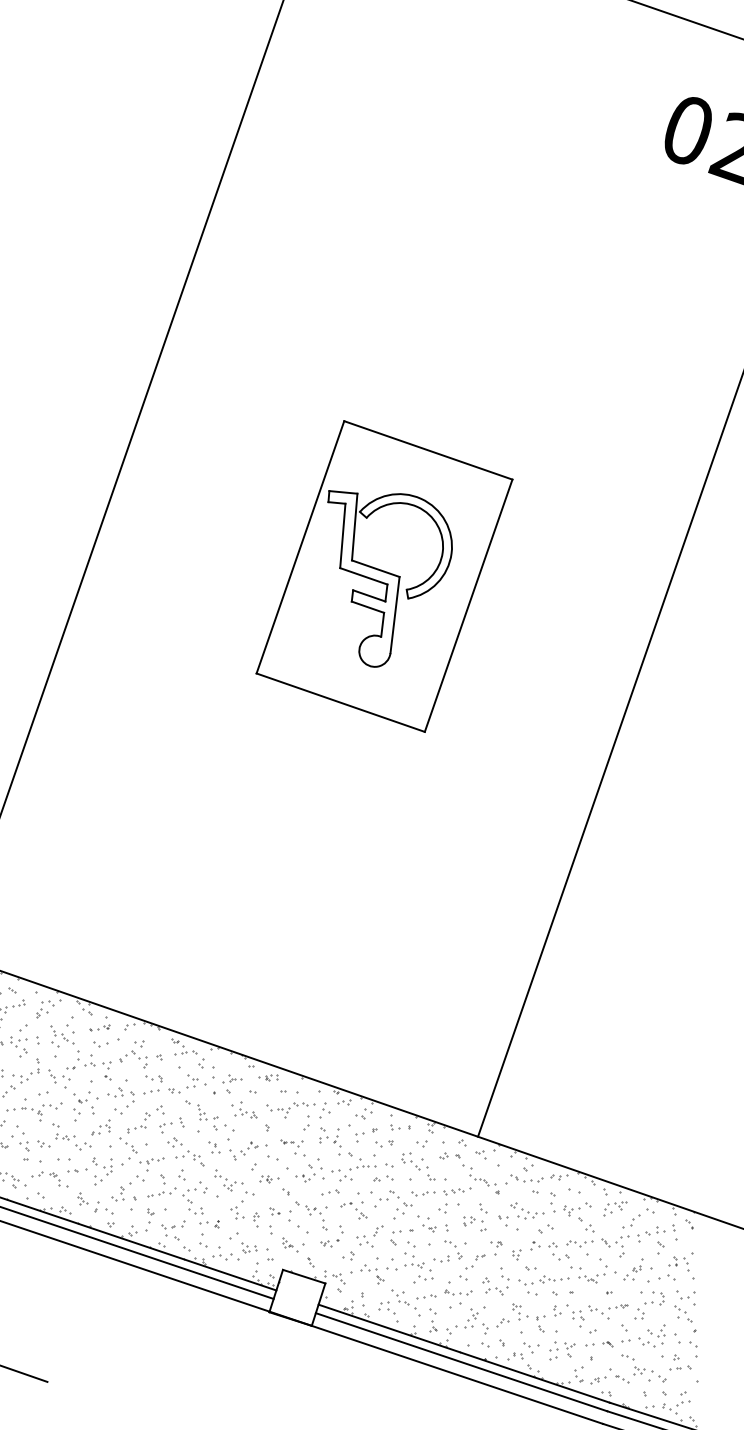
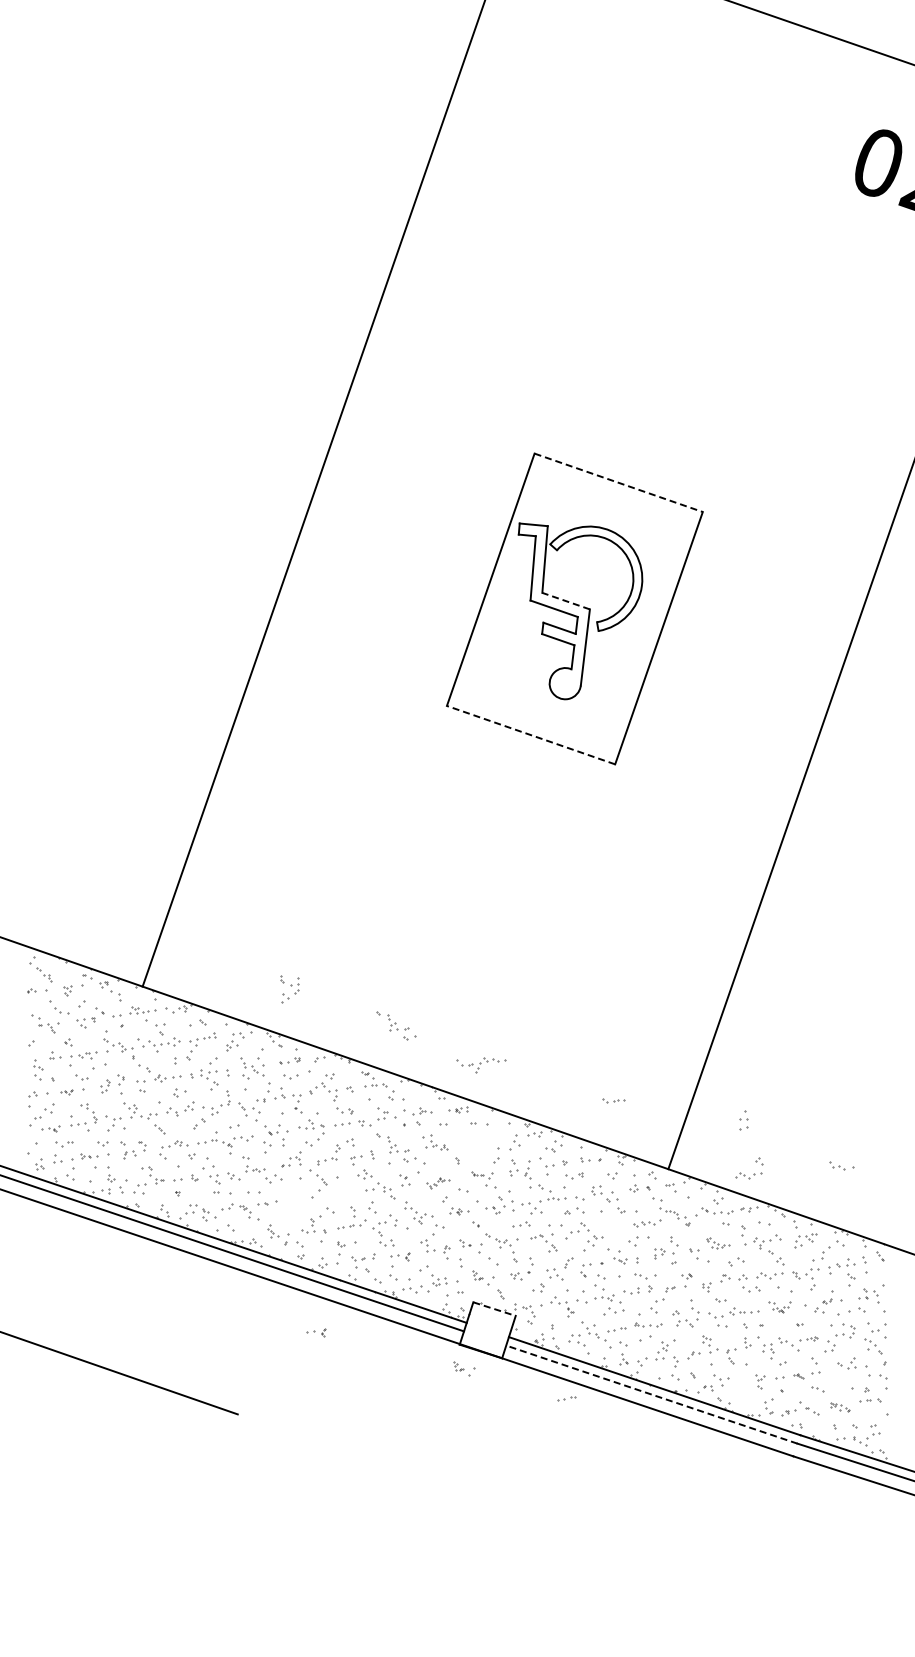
line: (429, 450) -> (619, 482), solid -> dashed
line: (375, 568) -> (565, 600), solid -> dashed
line: (340, 702) -> (530, 734), solid -> dashed
part: (206, 993) -> (396, 1025), added
part: (291, 1110) -> (481, 1065), moved
part: (564, 1141) -> (754, 1173), added
part: (248, 1151) -> (438, 1183), size x0.6
part: (151, 1164) -> (341, 1196), removed
part: (102, 1171) -> (289, 989), moved
part: (423, 1193) -> (613, 1100), moved
part: (528, 1211) -> (718, 1243), size x0.7
part: (589, 1275) -> (779, 1307), size x0.6
line: (305, 1277) -> (495, 1309), solid -> dashed
part: (126, 1300) -> (316, 1332), added
part: (274, 1336) -> (464, 1368), added
part: (651, 1342) -> (841, 1165), moved
part: (553, 1351) -> (743, 1120), moved
line: (461, 1362) -> (651, 1394), solid -> dashed
part: (376, 1366) -> (566, 1398), added
part: (649, 1375) -> (839, 1407), size x0.6

